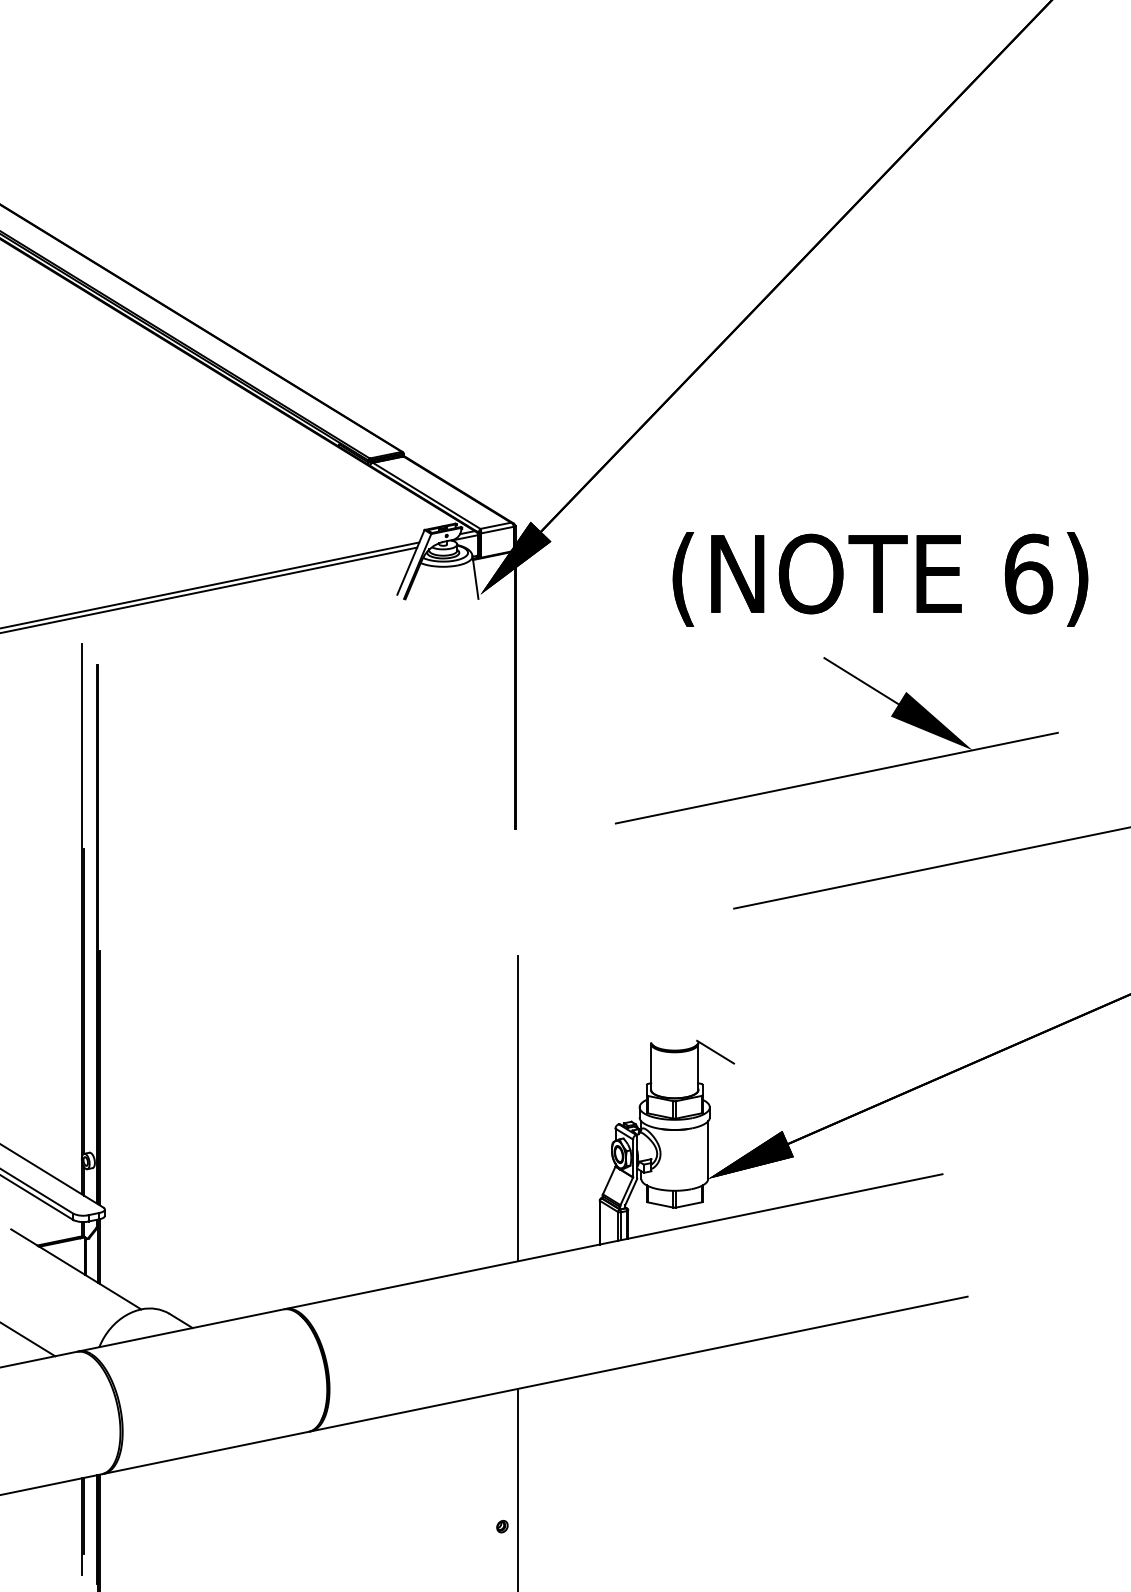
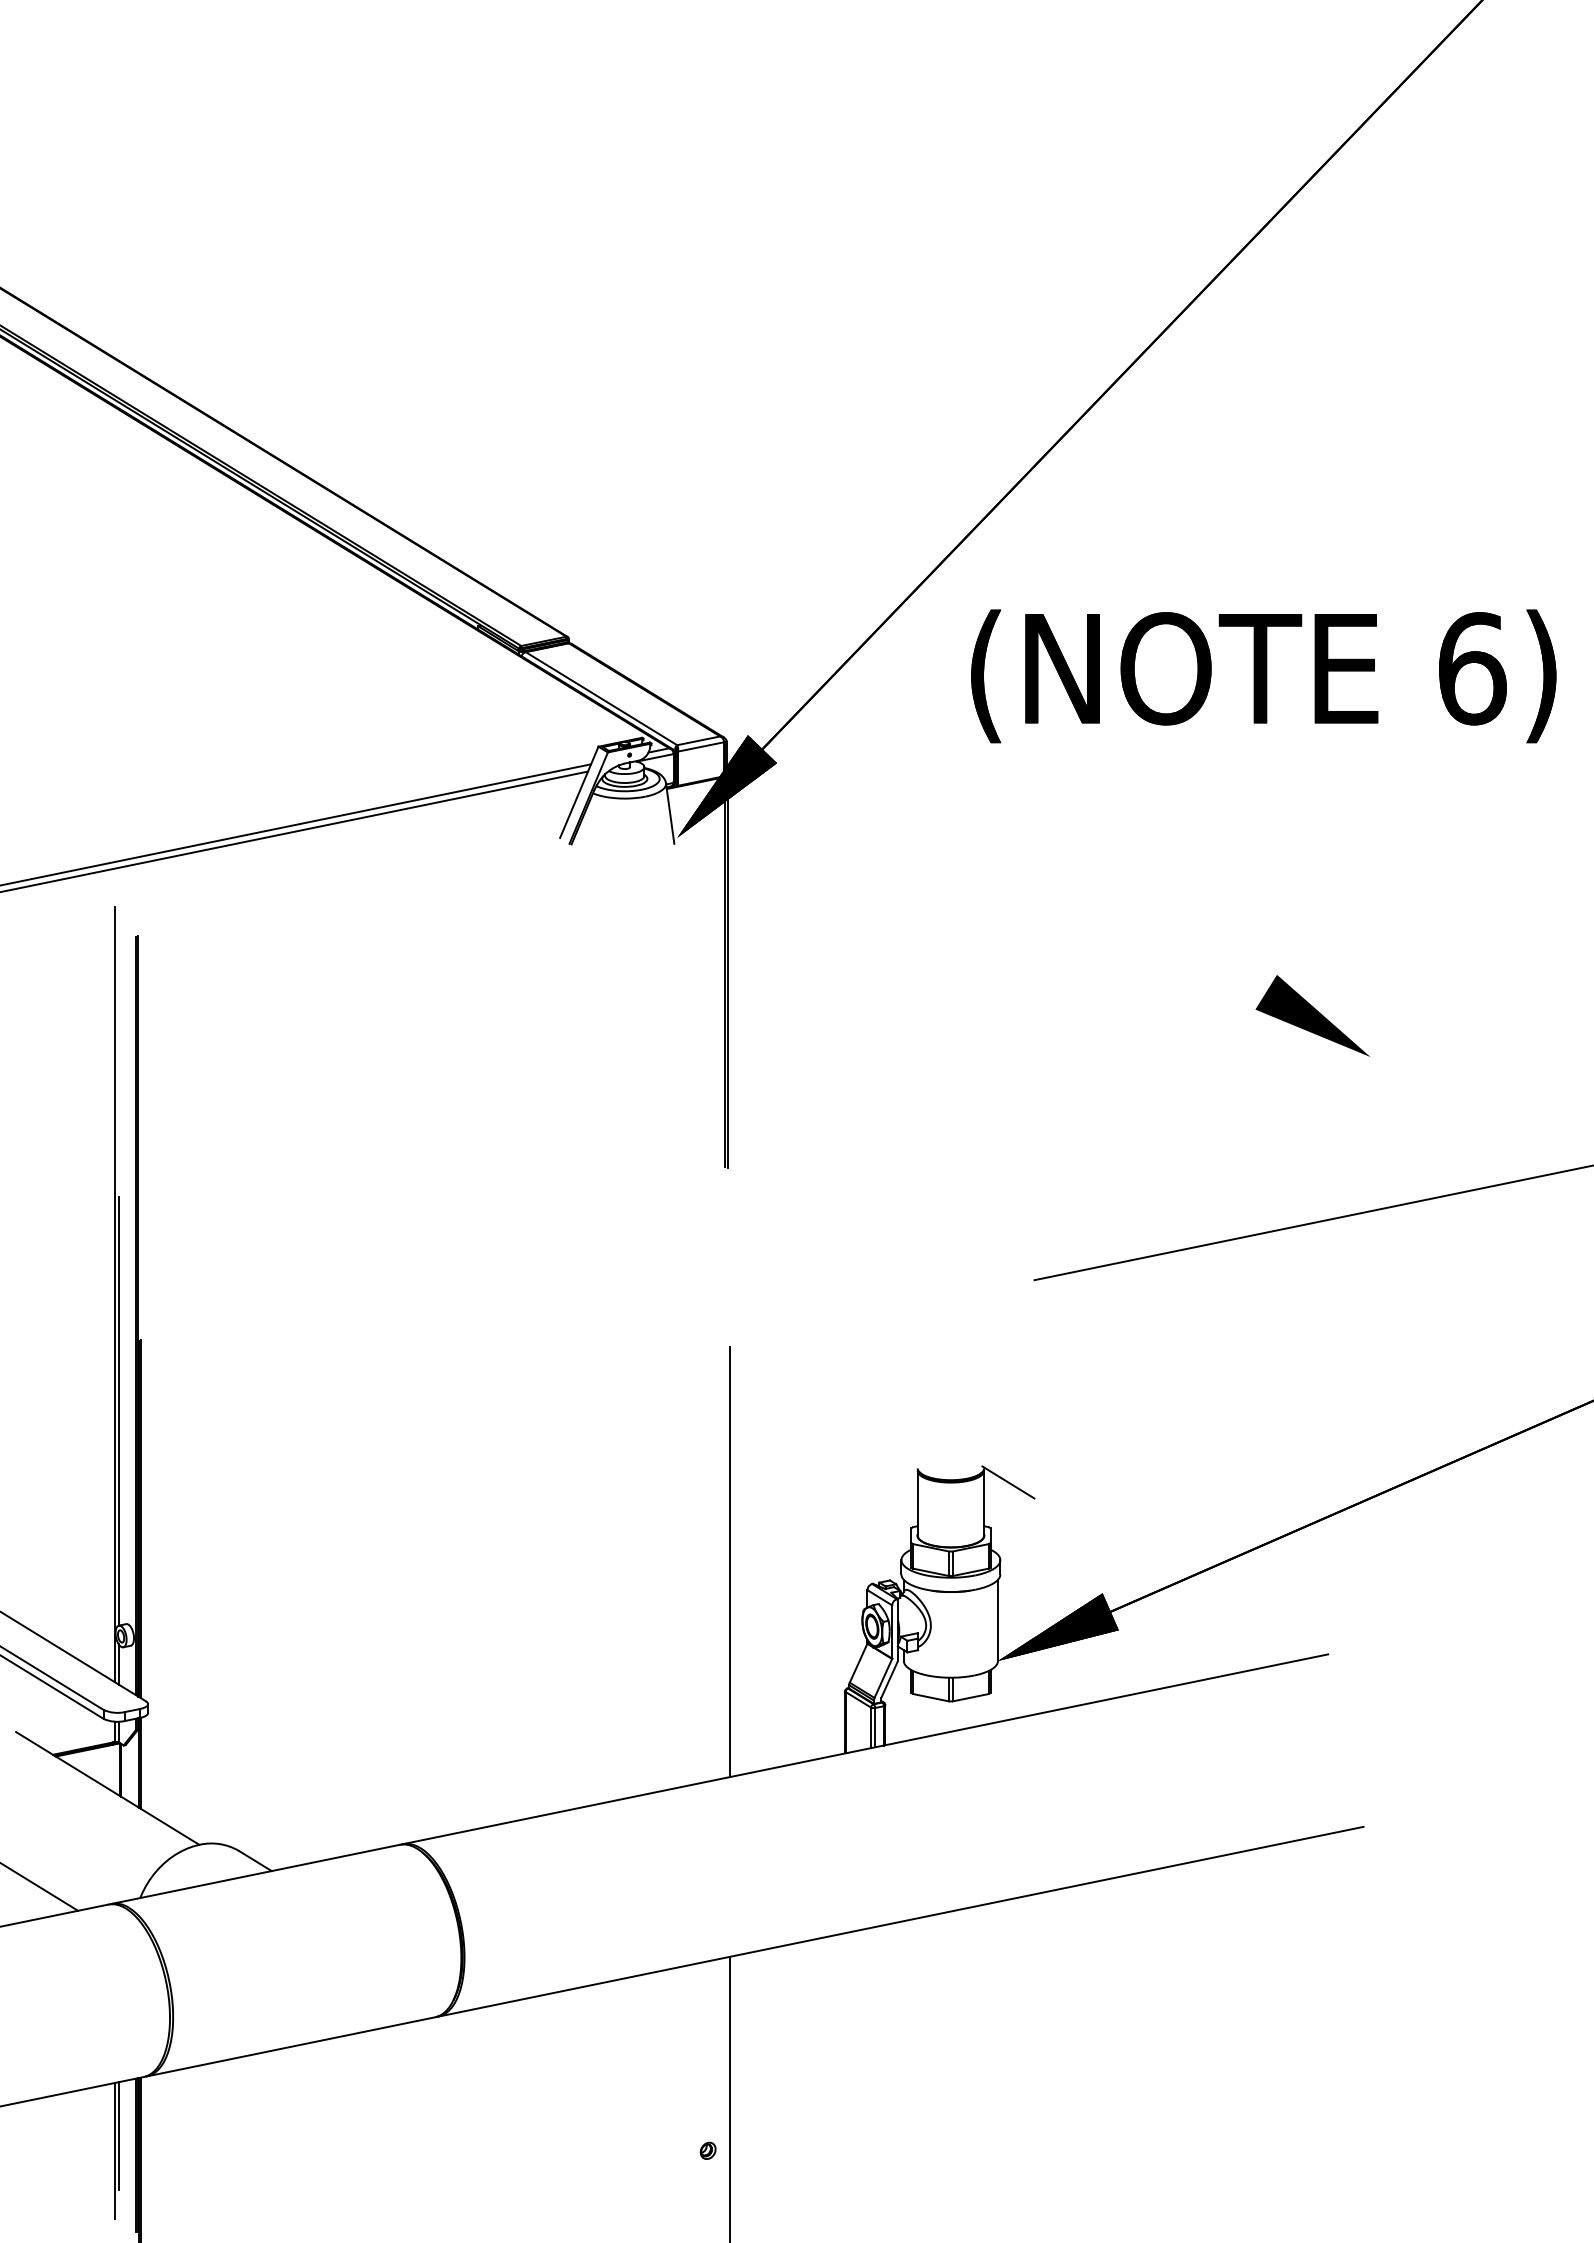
text: (880, 579) -> (1263, 676), moved
line: (861, 681) -> (1213, 959), removed
line: (836, 778) -> (1178, 1096), removed

